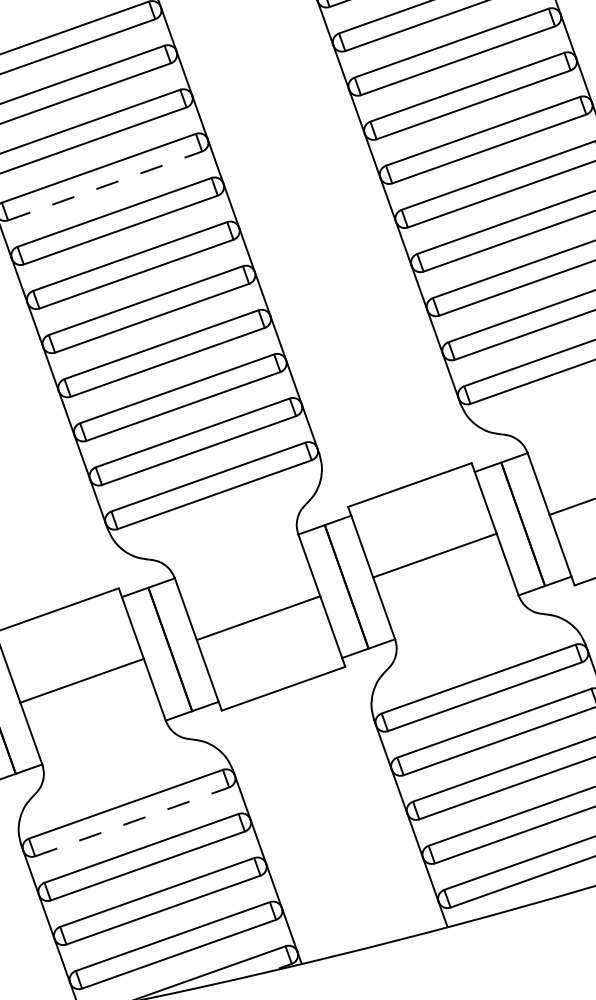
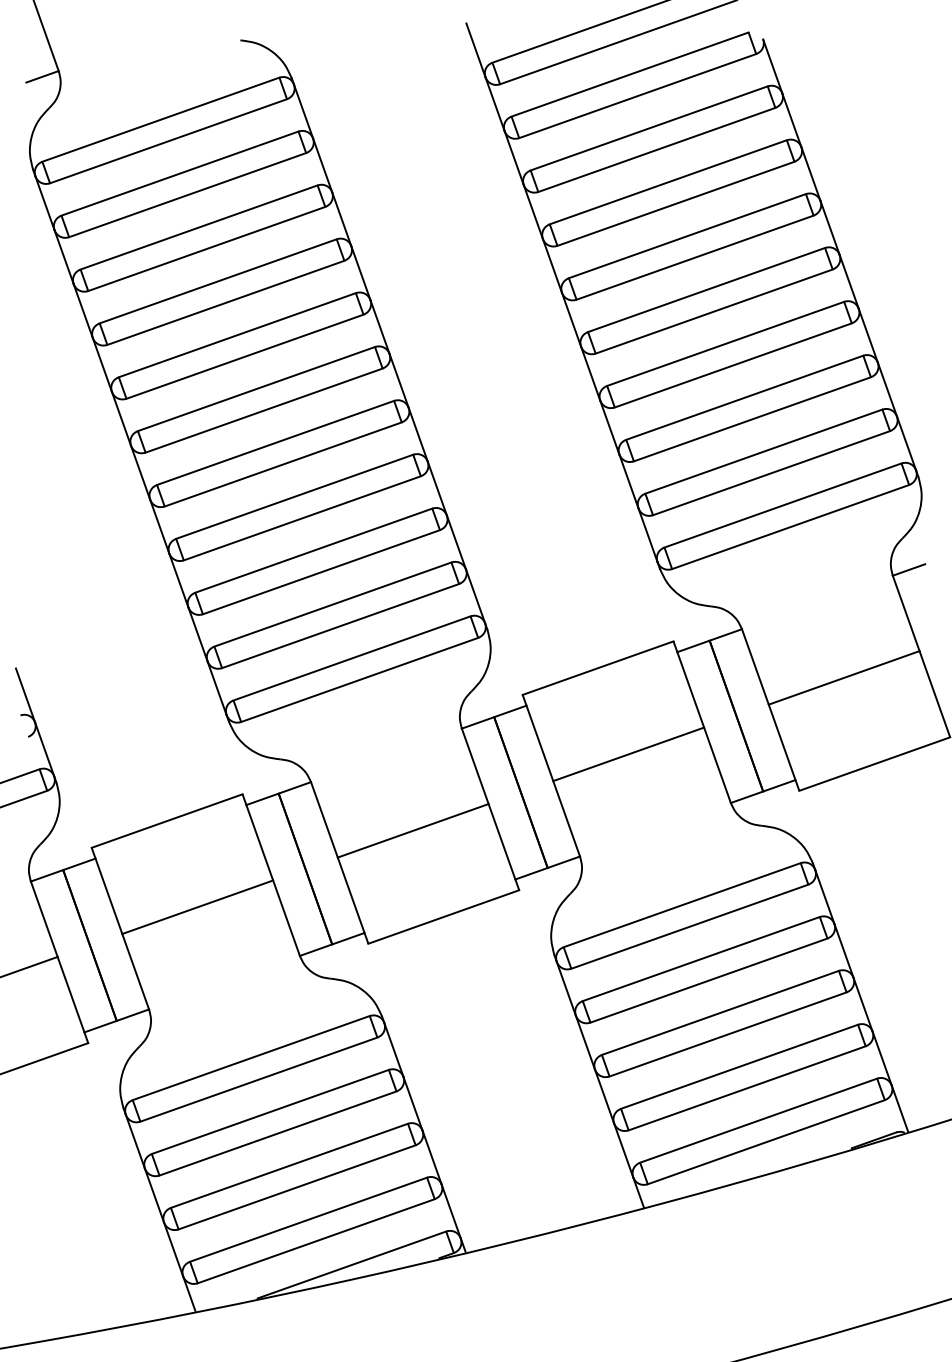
line: (104, 185) -> (225, 302), dashed -> solid
line: (131, 821) -> (258, 1079), dashed -> solid

